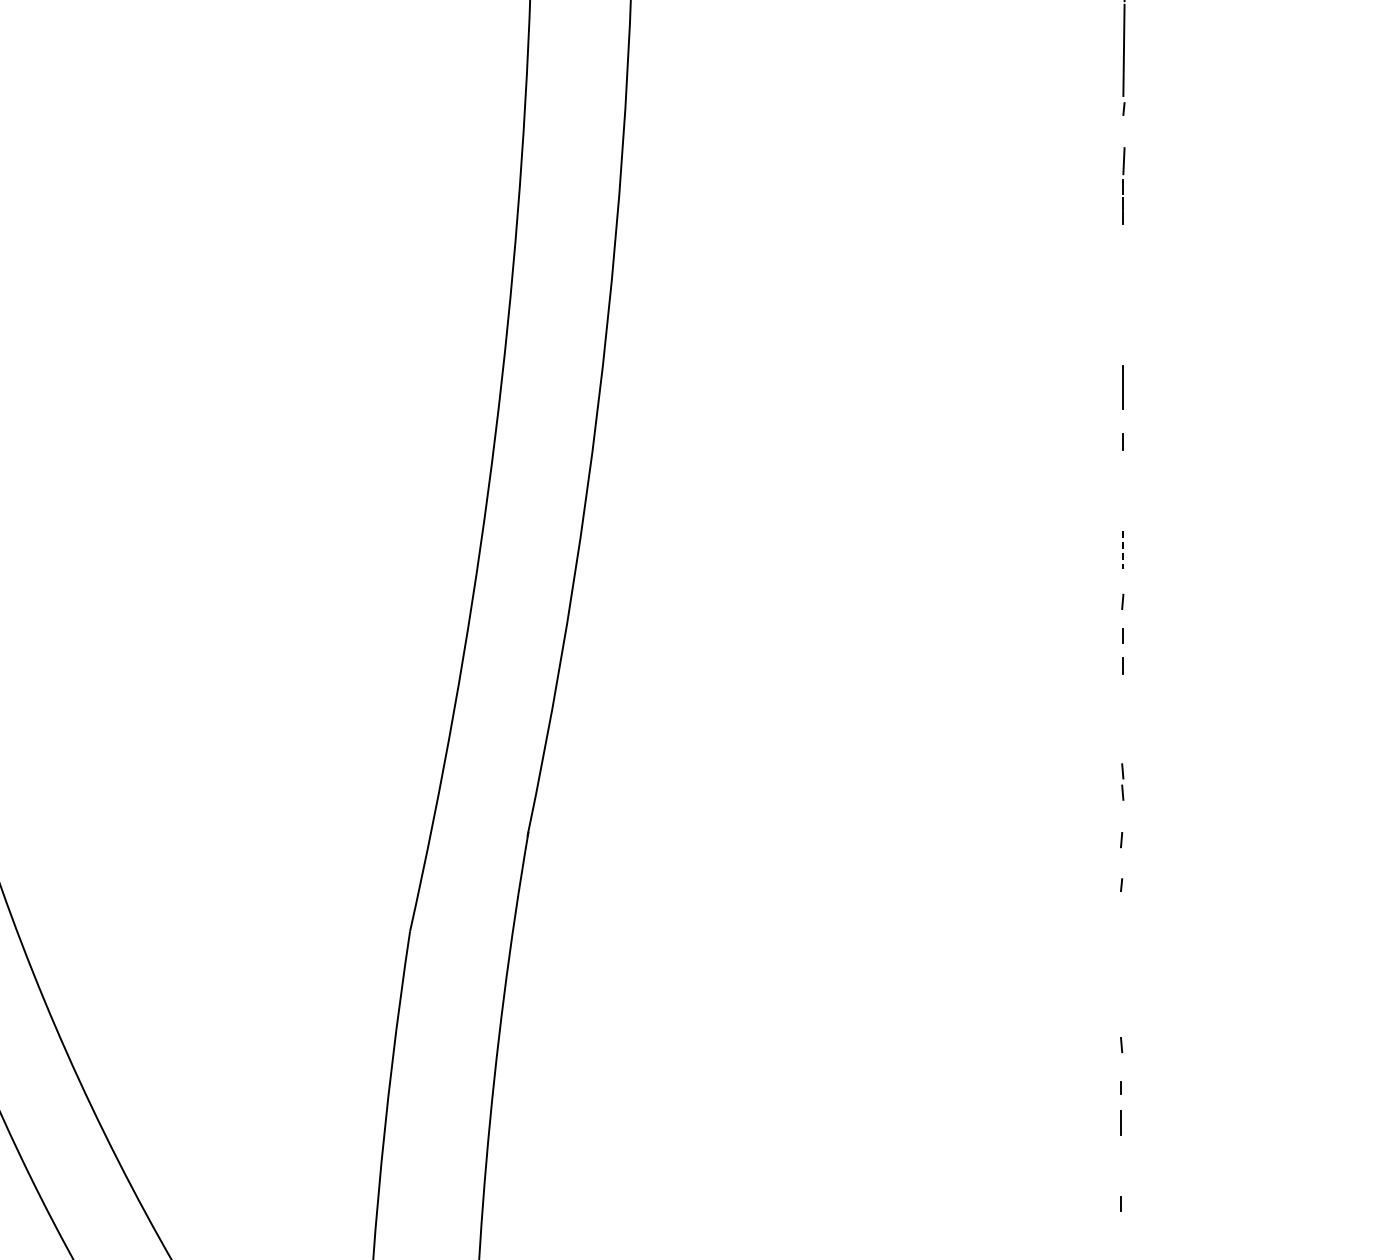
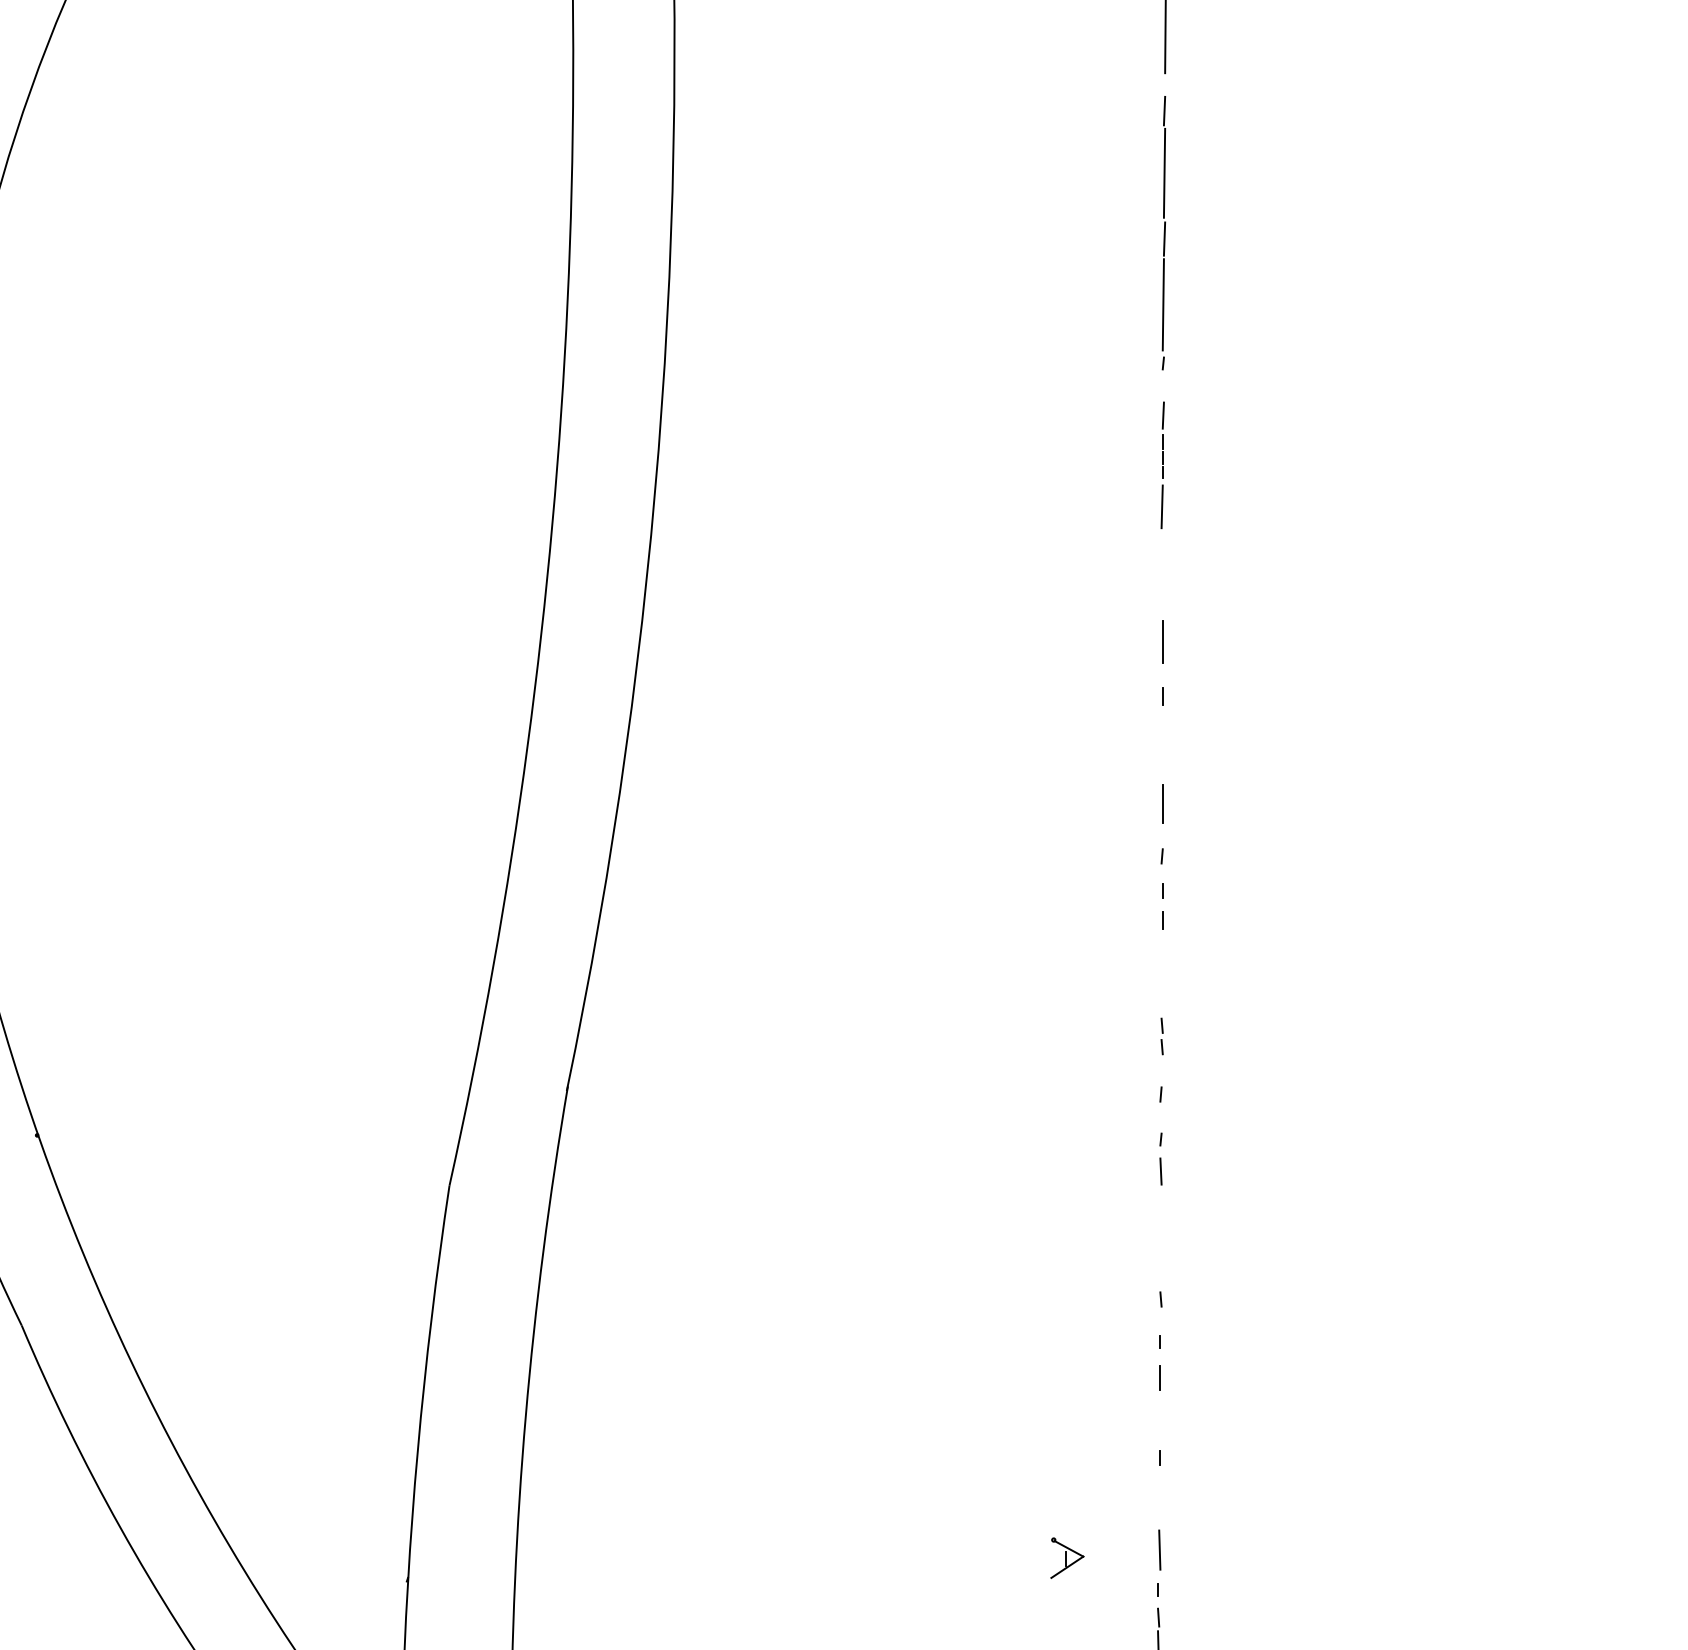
line: (1122, 252) -> (1161, 506), added
line: (1123, 550) -> (1162, 804), dashed -> solid
line: (1121, 917) -> (1160, 1171), added

